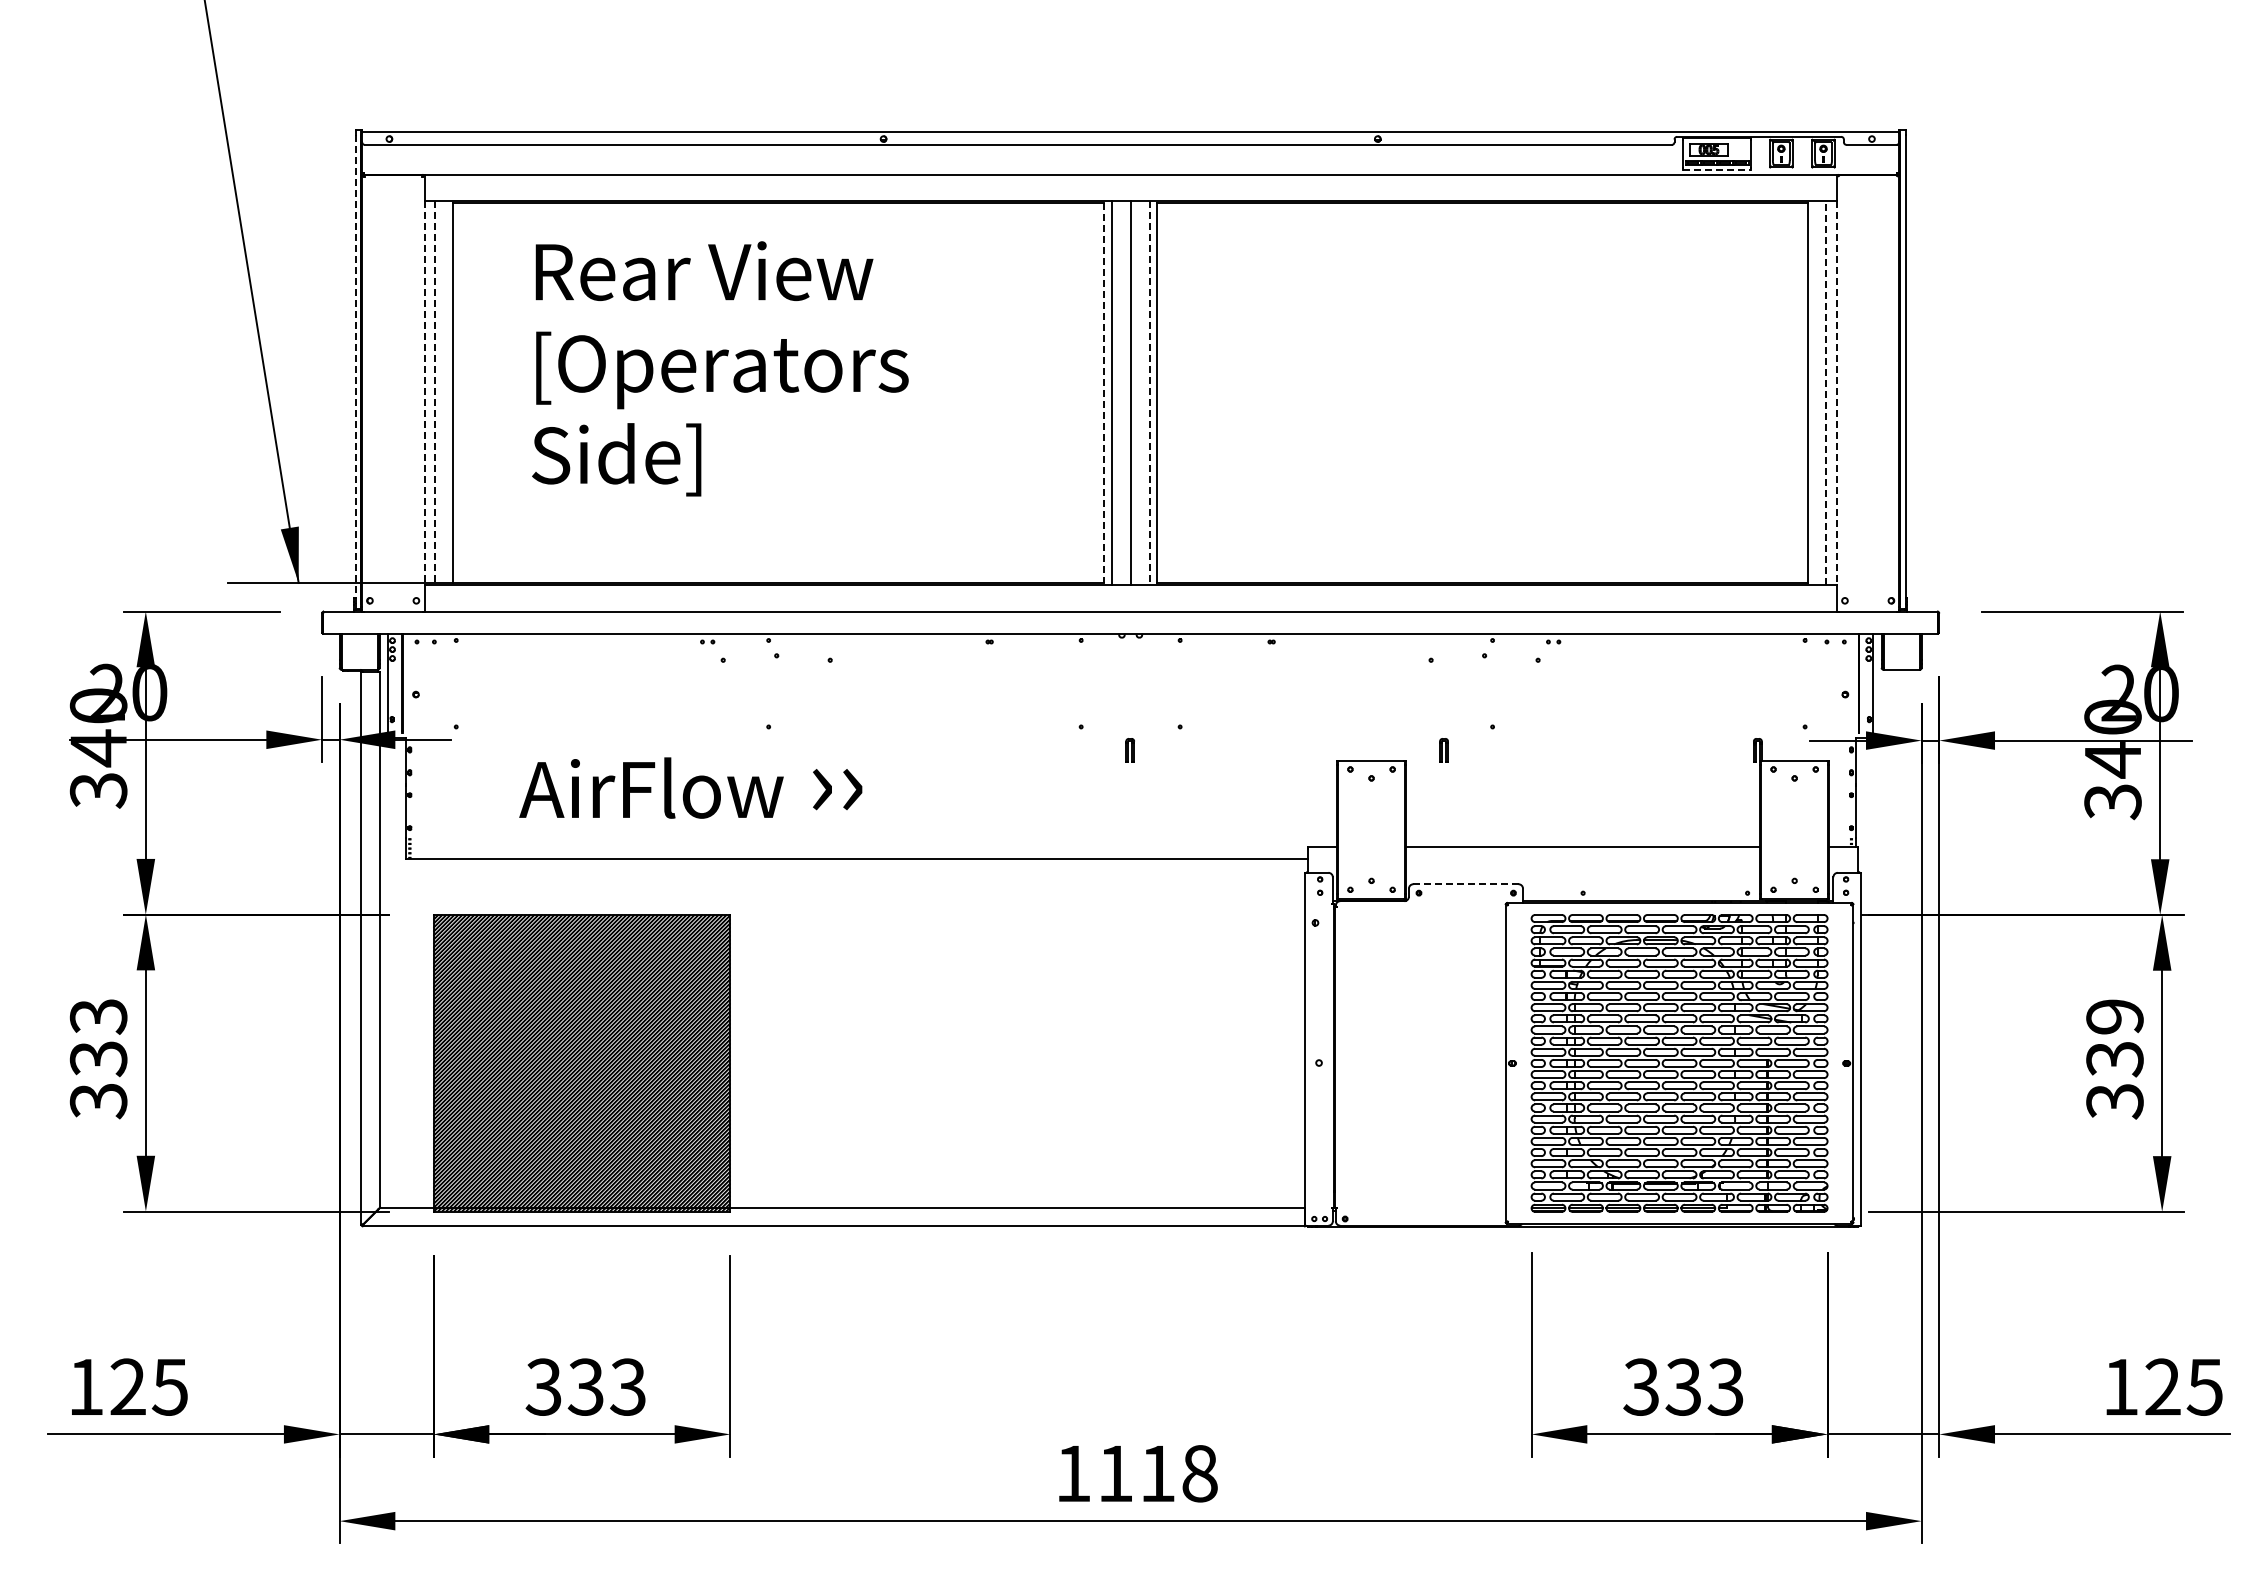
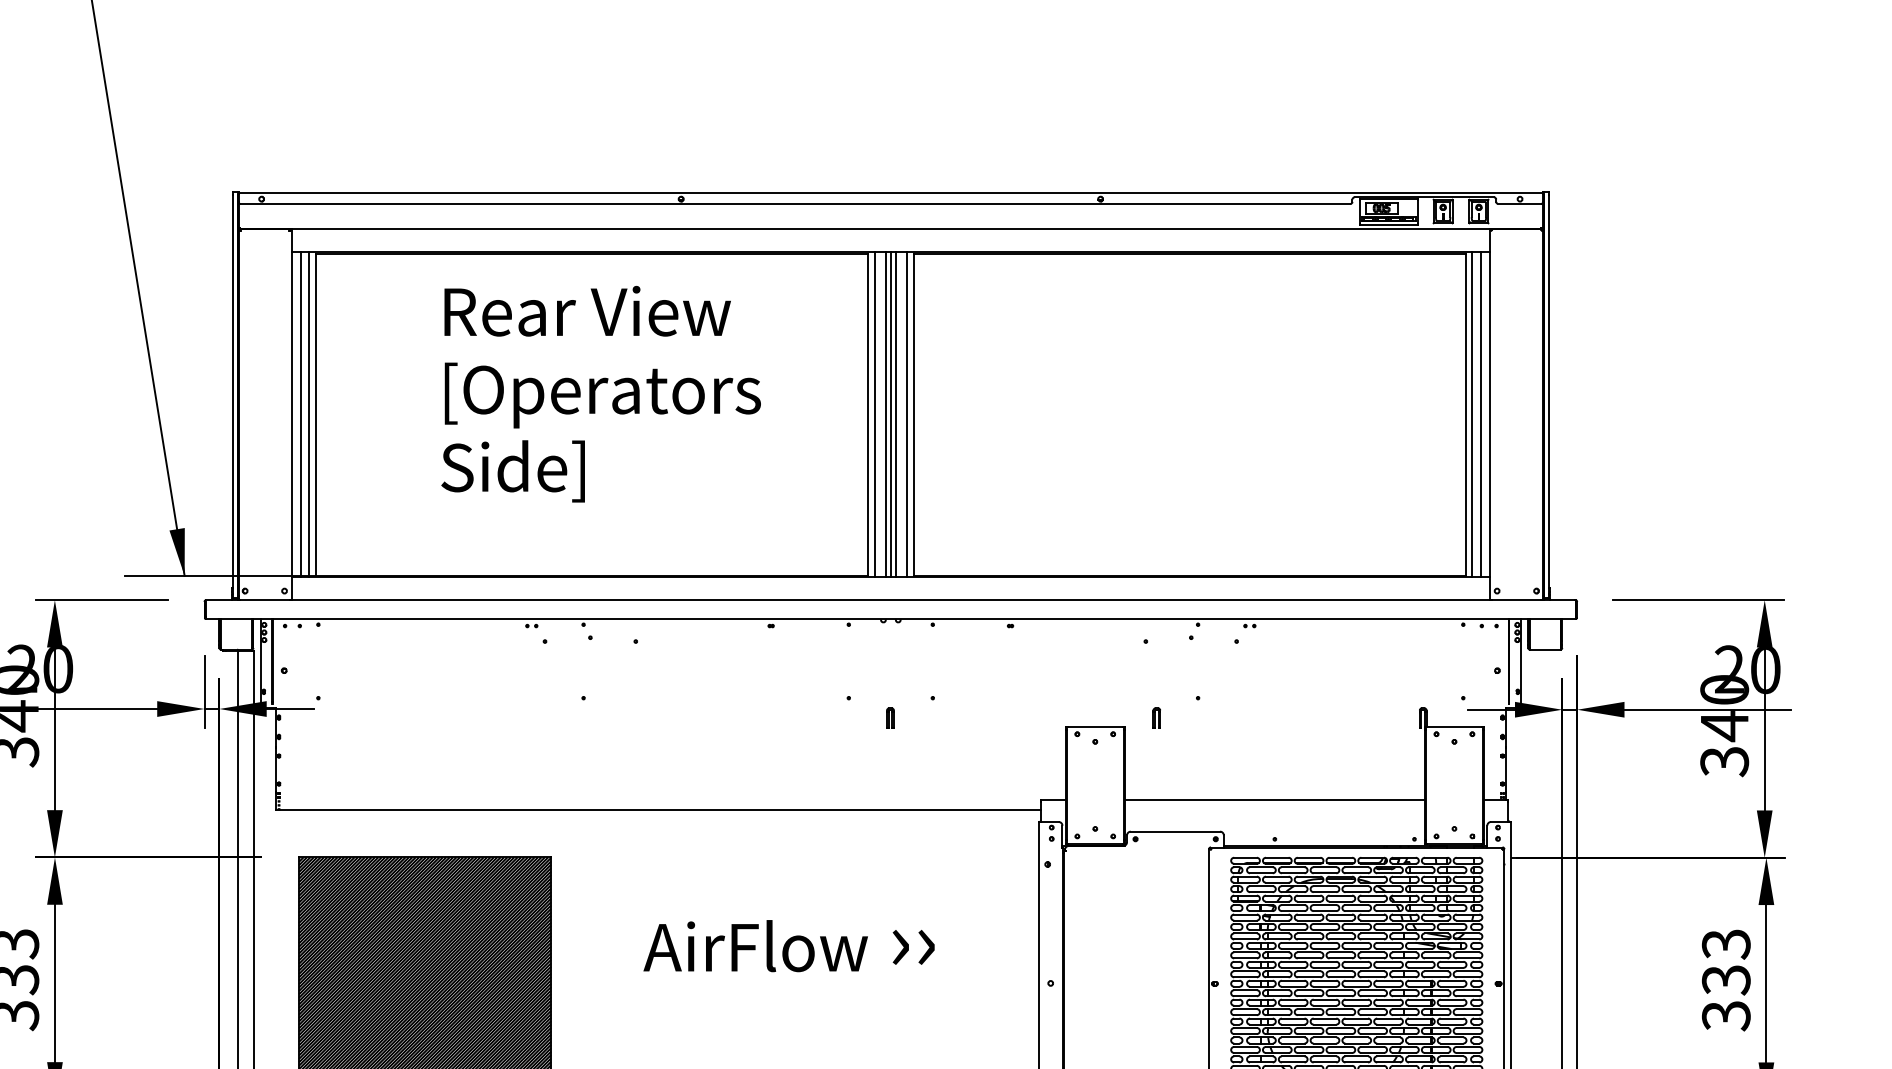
line: (1717, 169) -> (1388, 224), dashed -> solid
text: (720, 368) -> (601, 393), moved
line: (355, 369) -> (232, 394), dashed -> solid
line: (445, 392) -> (309, 414), added
line: (1124, 392) -> (885, 414), added
line: (1136, 392) -> (895, 414), added
line: (1815, 392) -> (1472, 414), added
line: (424, 393) -> (291, 415), dashed -> solid
line: (435, 393) -> (300, 415), dashed -> solid
line: (1103, 393) -> (867, 415), dashed -> solid
line: (1149, 393) -> (906, 415), dashed -> solid
line: (1826, 393) -> (1481, 415), dashed -> solid
line: (1836, 393) -> (1489, 415), dashed -> solid
text: (690, 787) -> (788, 945), moved
line: (1465, 884) -> (1175, 831), dashed -> solid
text: (2114, 1017) -> (1725, 944), 339 -> 333

